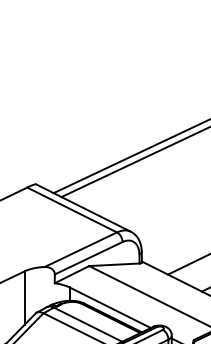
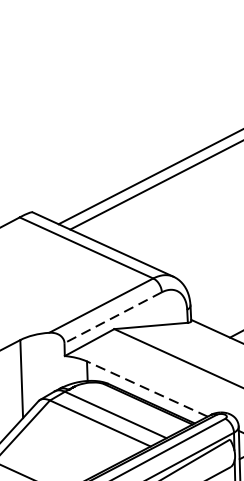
line: (88, 258) -> (112, 318), solid -> dashed
line: (109, 307) -> (146, 388), solid -> dashed

